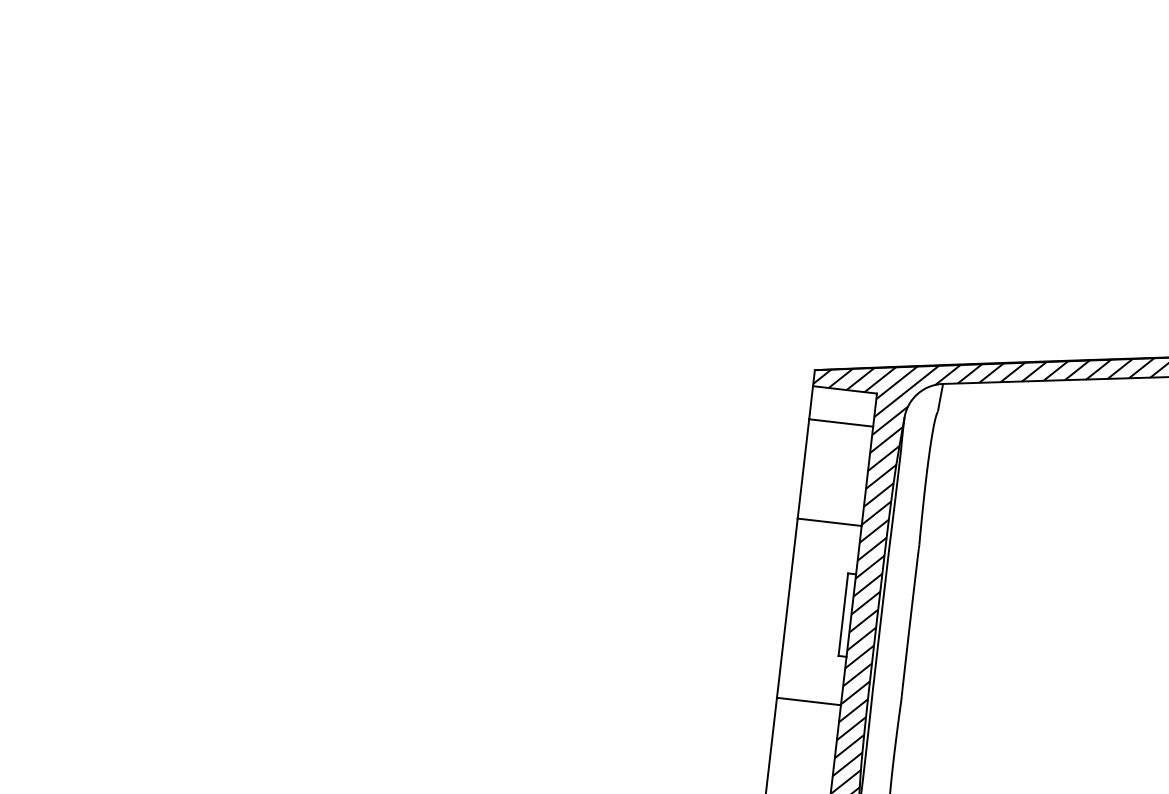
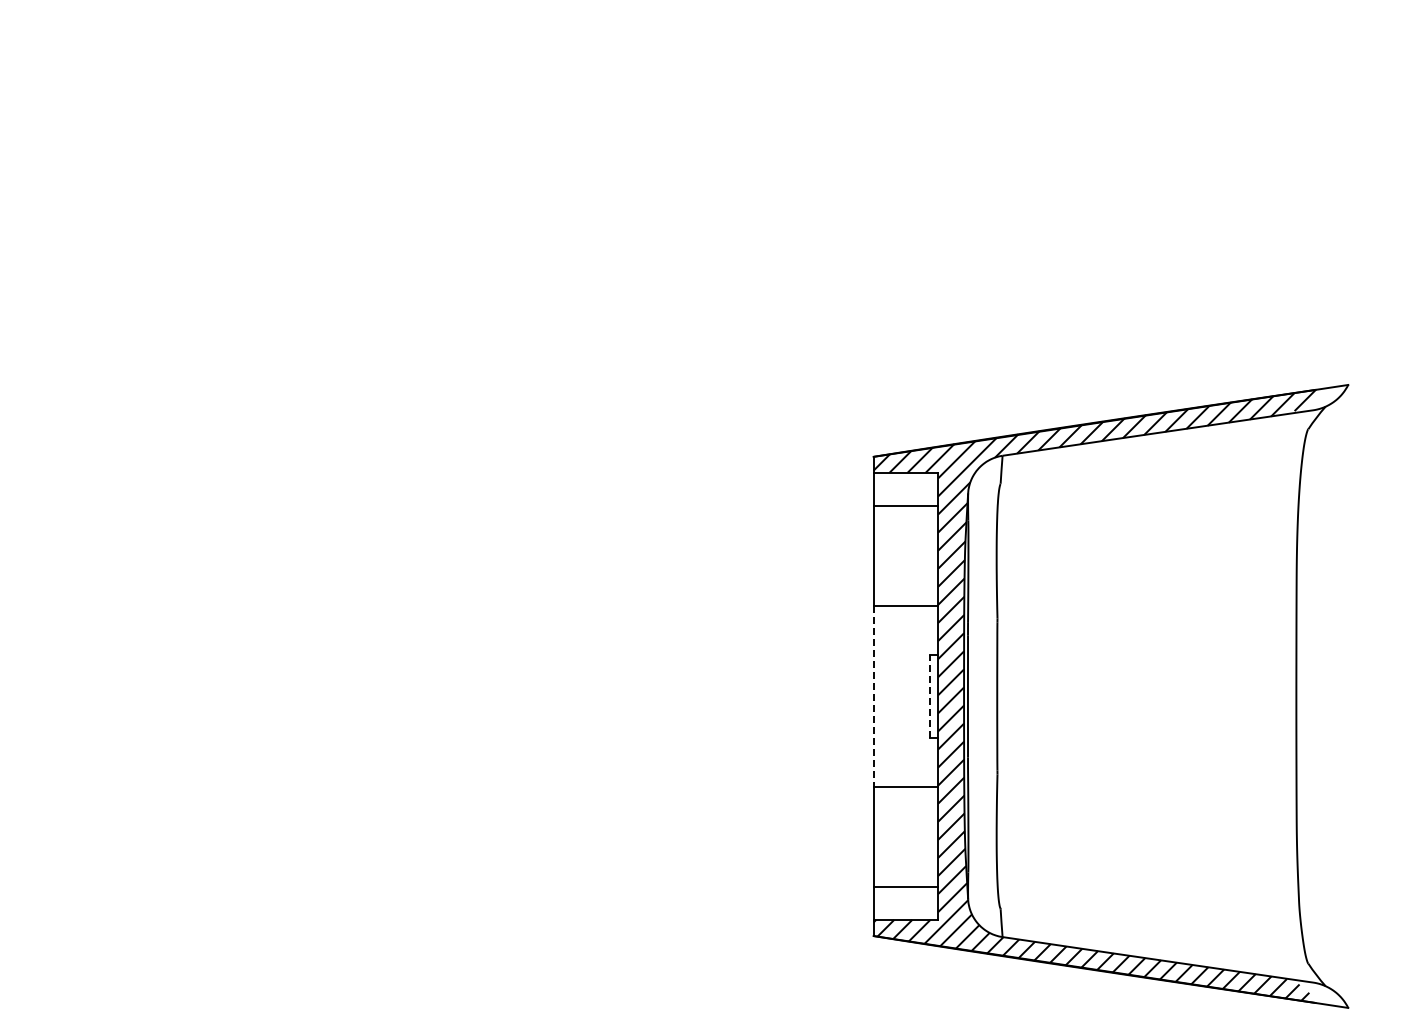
line: (787, 608) -> (873, 696), solid -> dashed
line: (843, 614) -> (930, 696), solid -> dashed

